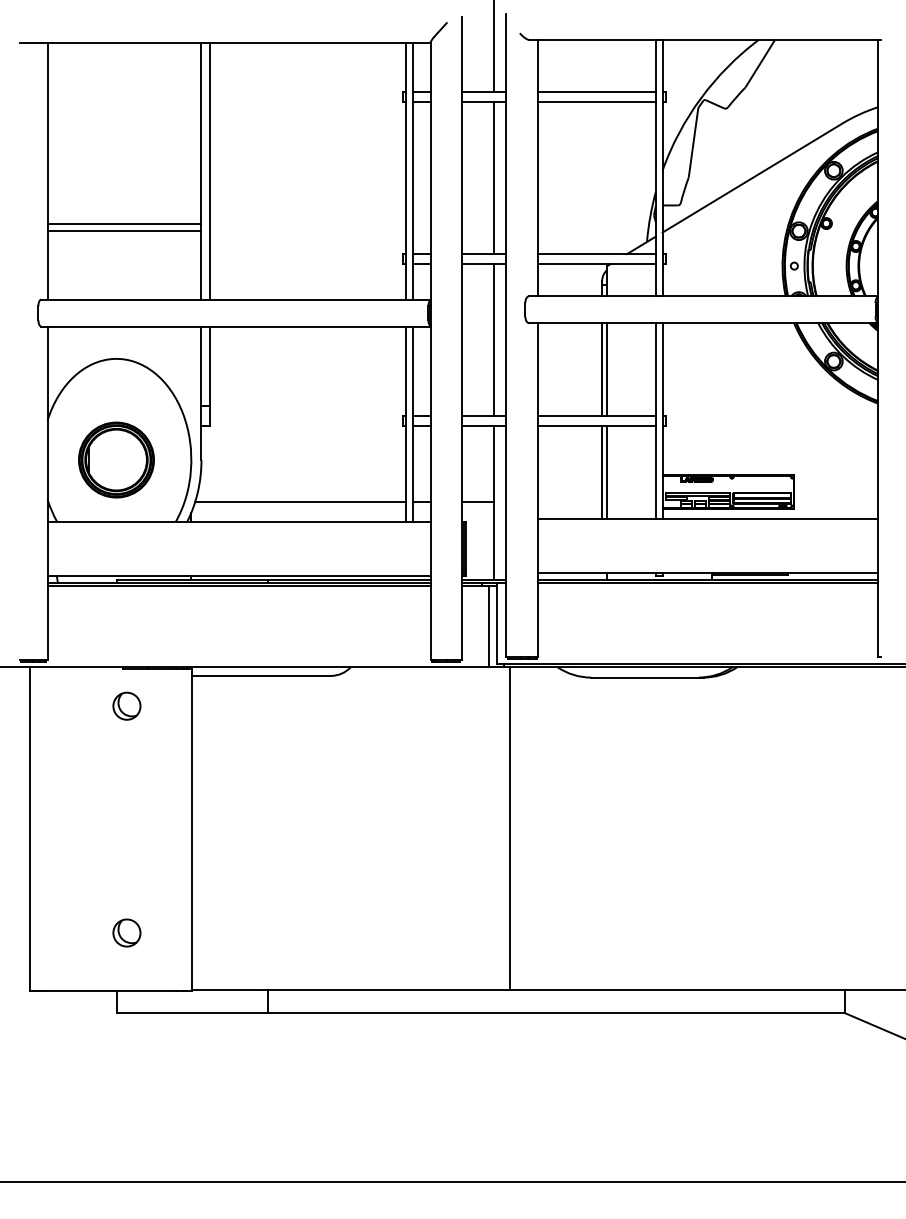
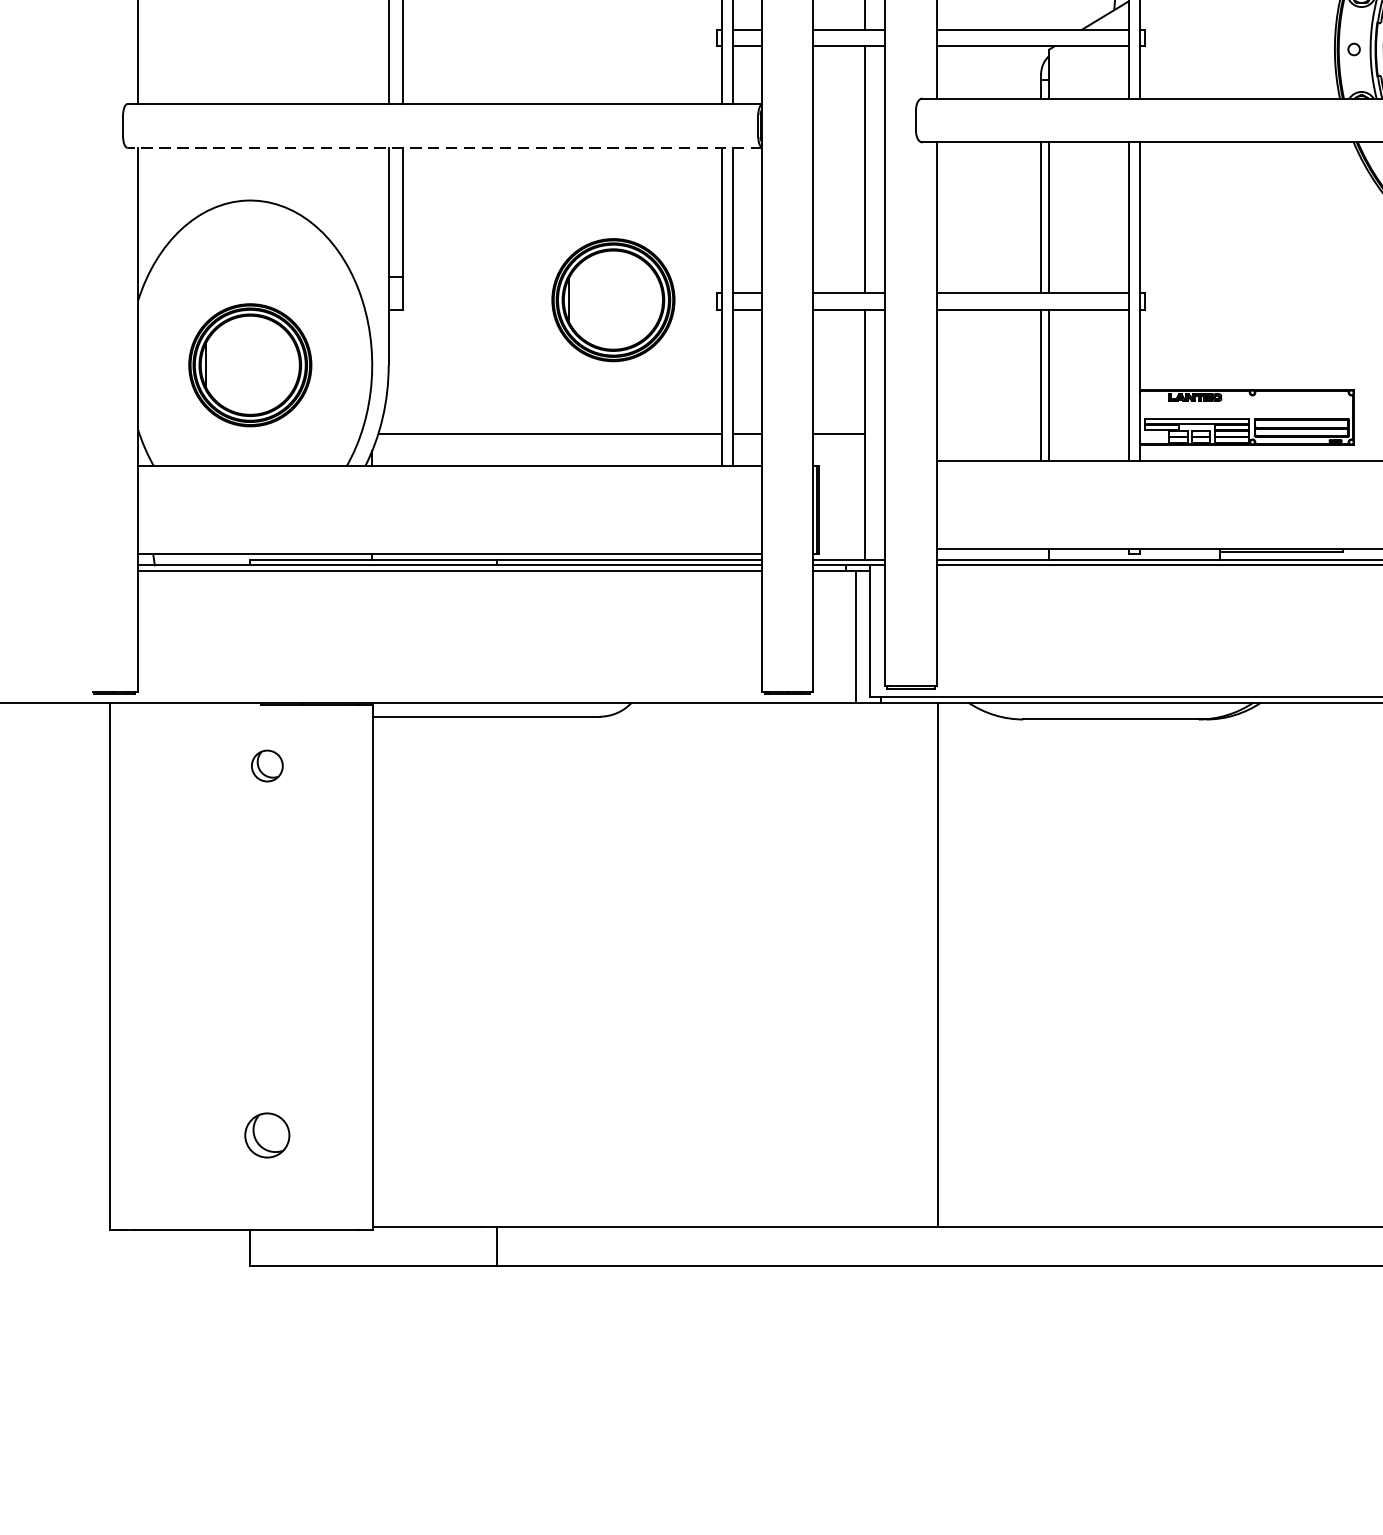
line: (235, 326) -> (444, 147), solid -> dashed
part: (339, 419) -> (613, 299), added
part: (126, 705) -> (266, 764), size x0.7
line: (509, 828) -> (937, 965), moved

